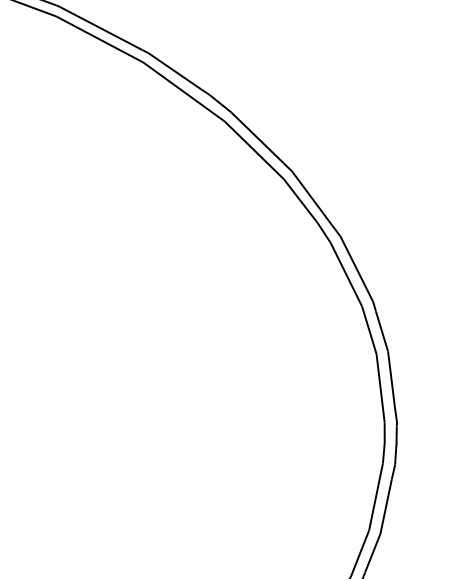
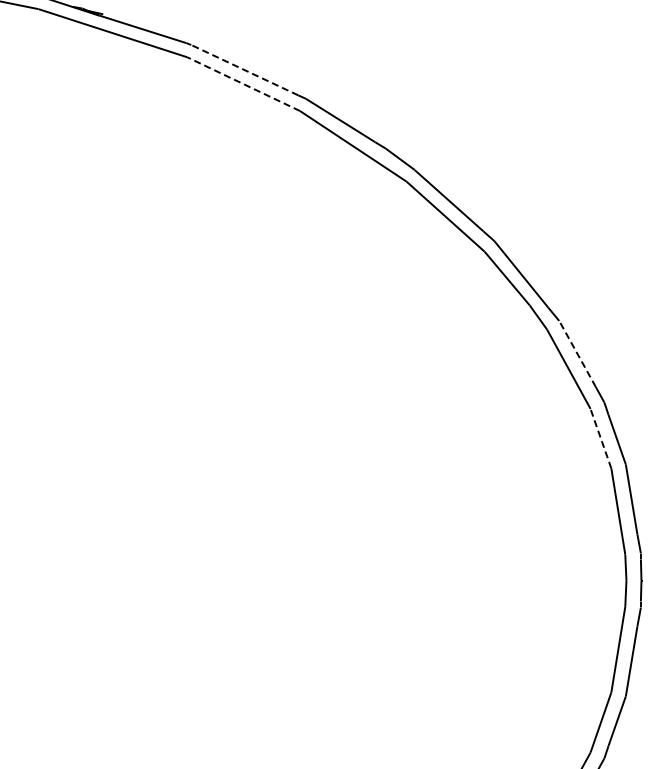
line: (100, 27) -> (244, 69), solid -> dashed
line: (99, 39) -> (243, 84), solid -> dashed
line: (353, 262) -> (577, 353), solid -> dashed
line: (368, 330) -> (600, 438), solid -> dashed

